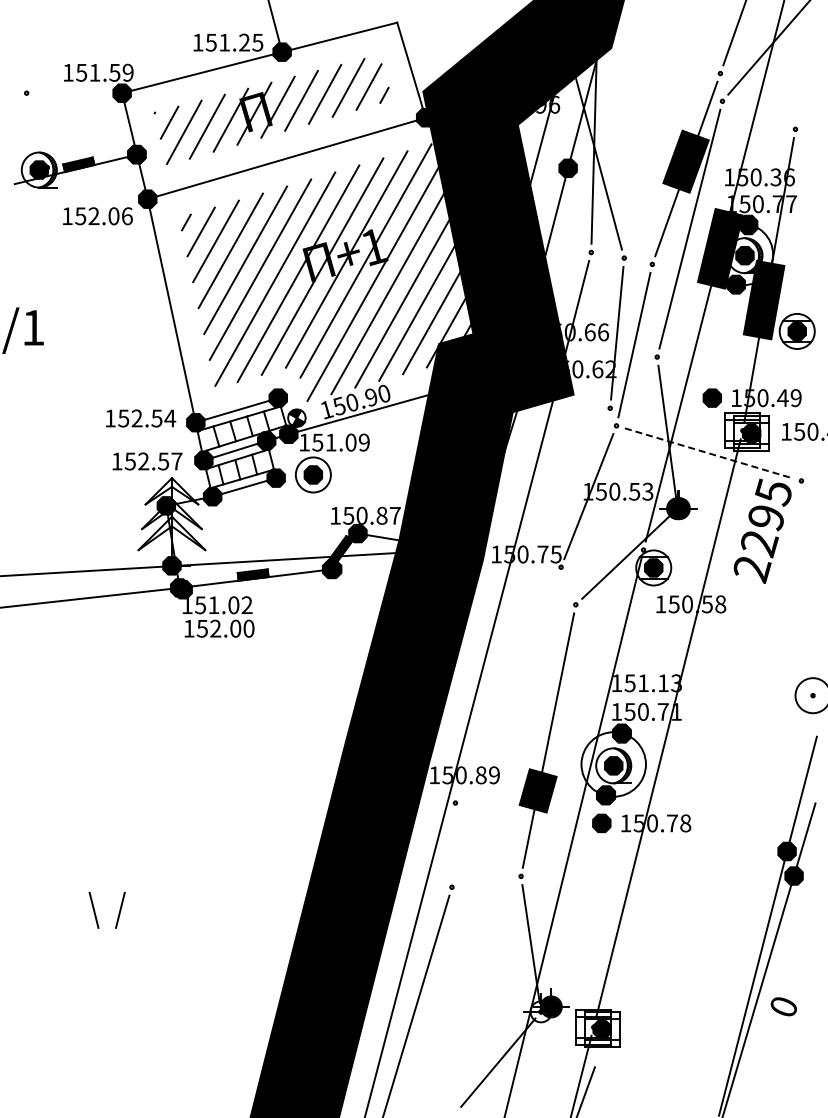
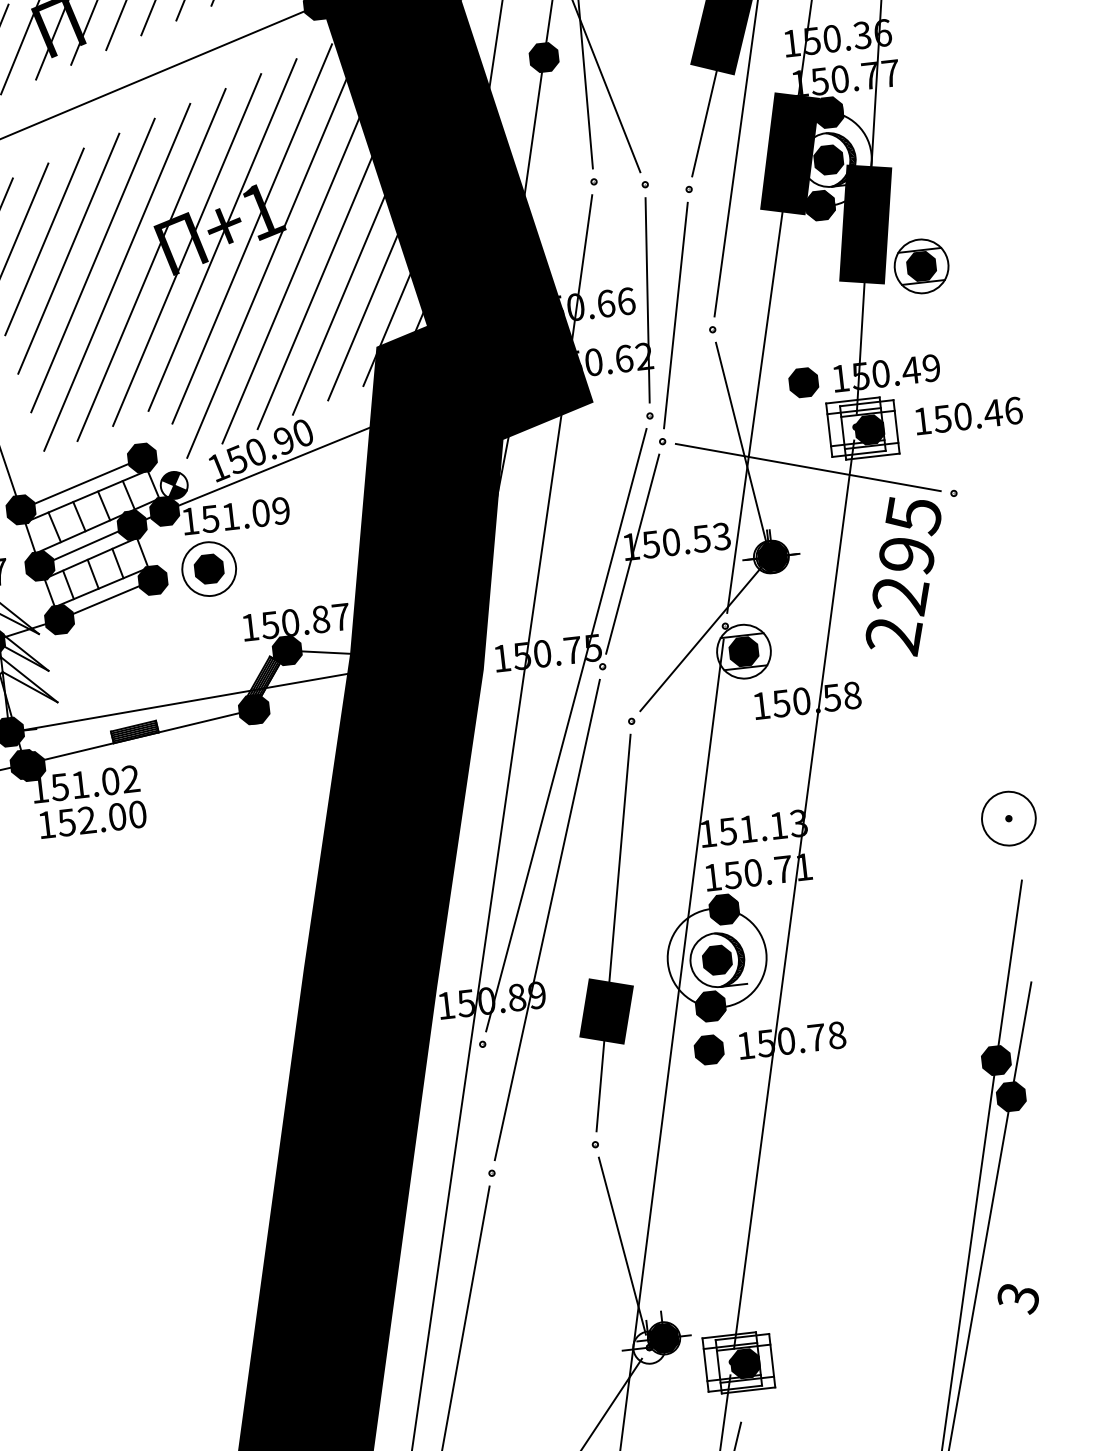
line: (709, 453) -> (809, 467), dashed -> solid
line: (532, 605) -> (565, 729), added
line: (506, 726) -> (547, 918), added
text: (783, 1007) -> (1018, 1298), 0 -> 3

